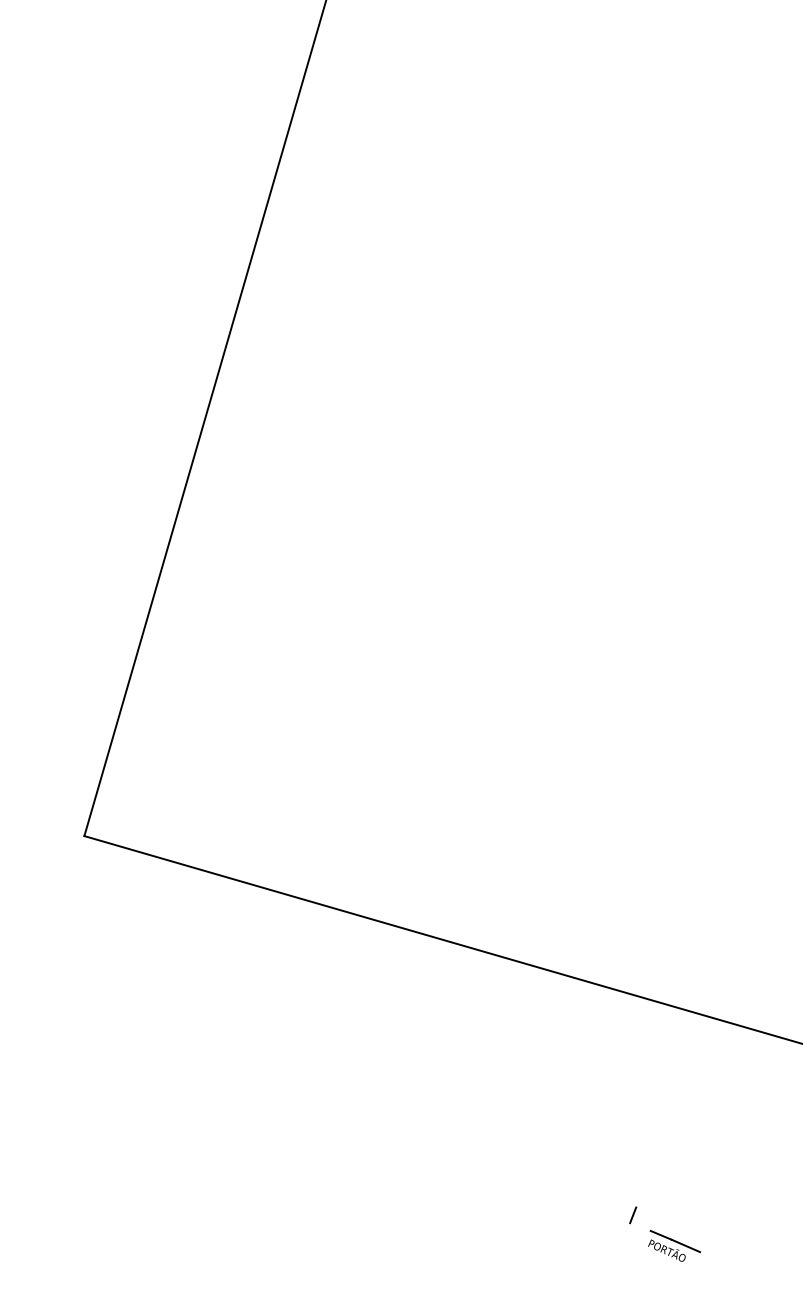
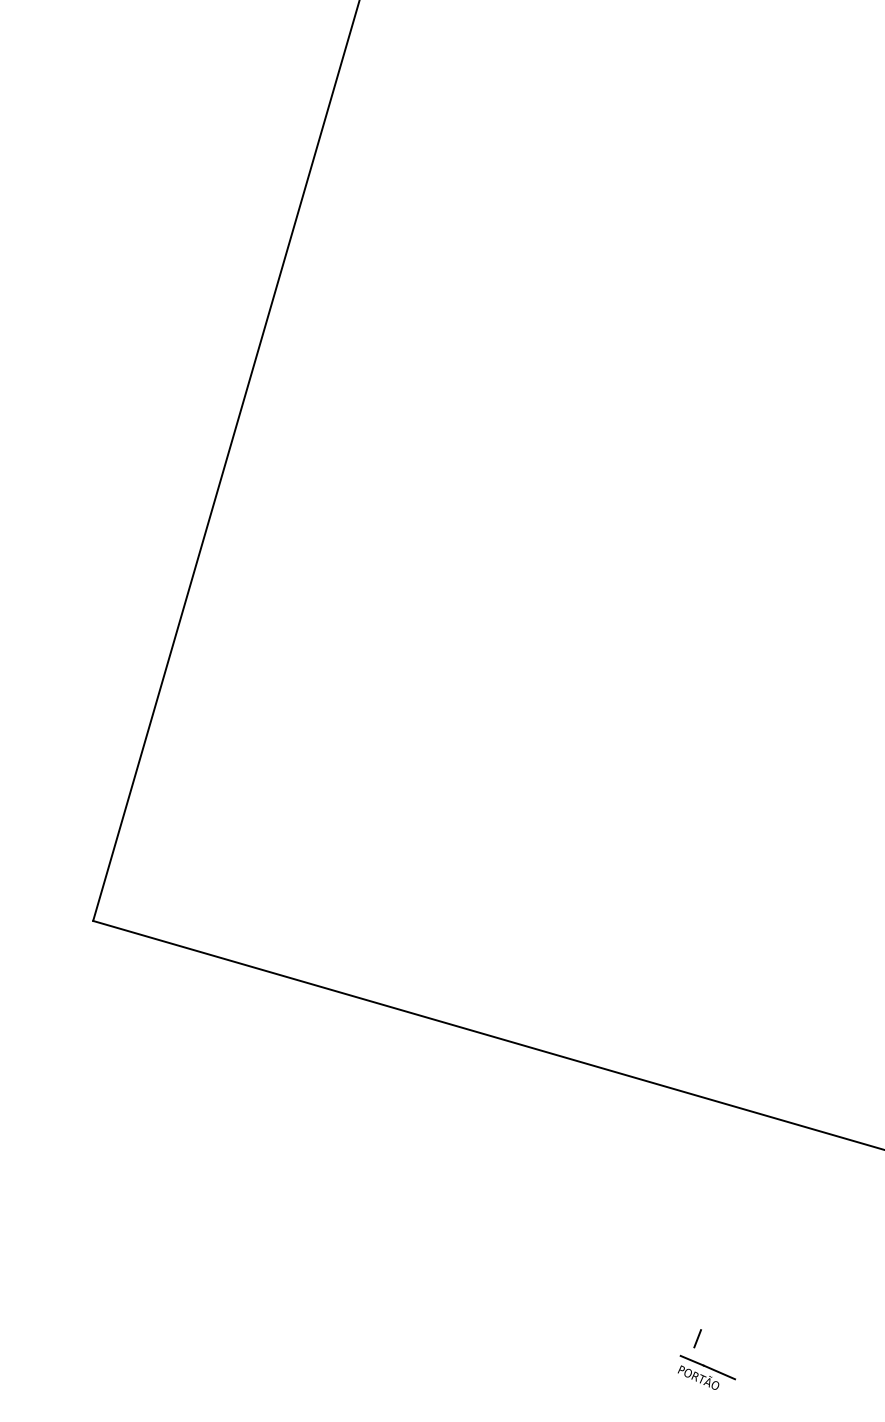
part: (674, 1245) -> (706, 1371), moved

